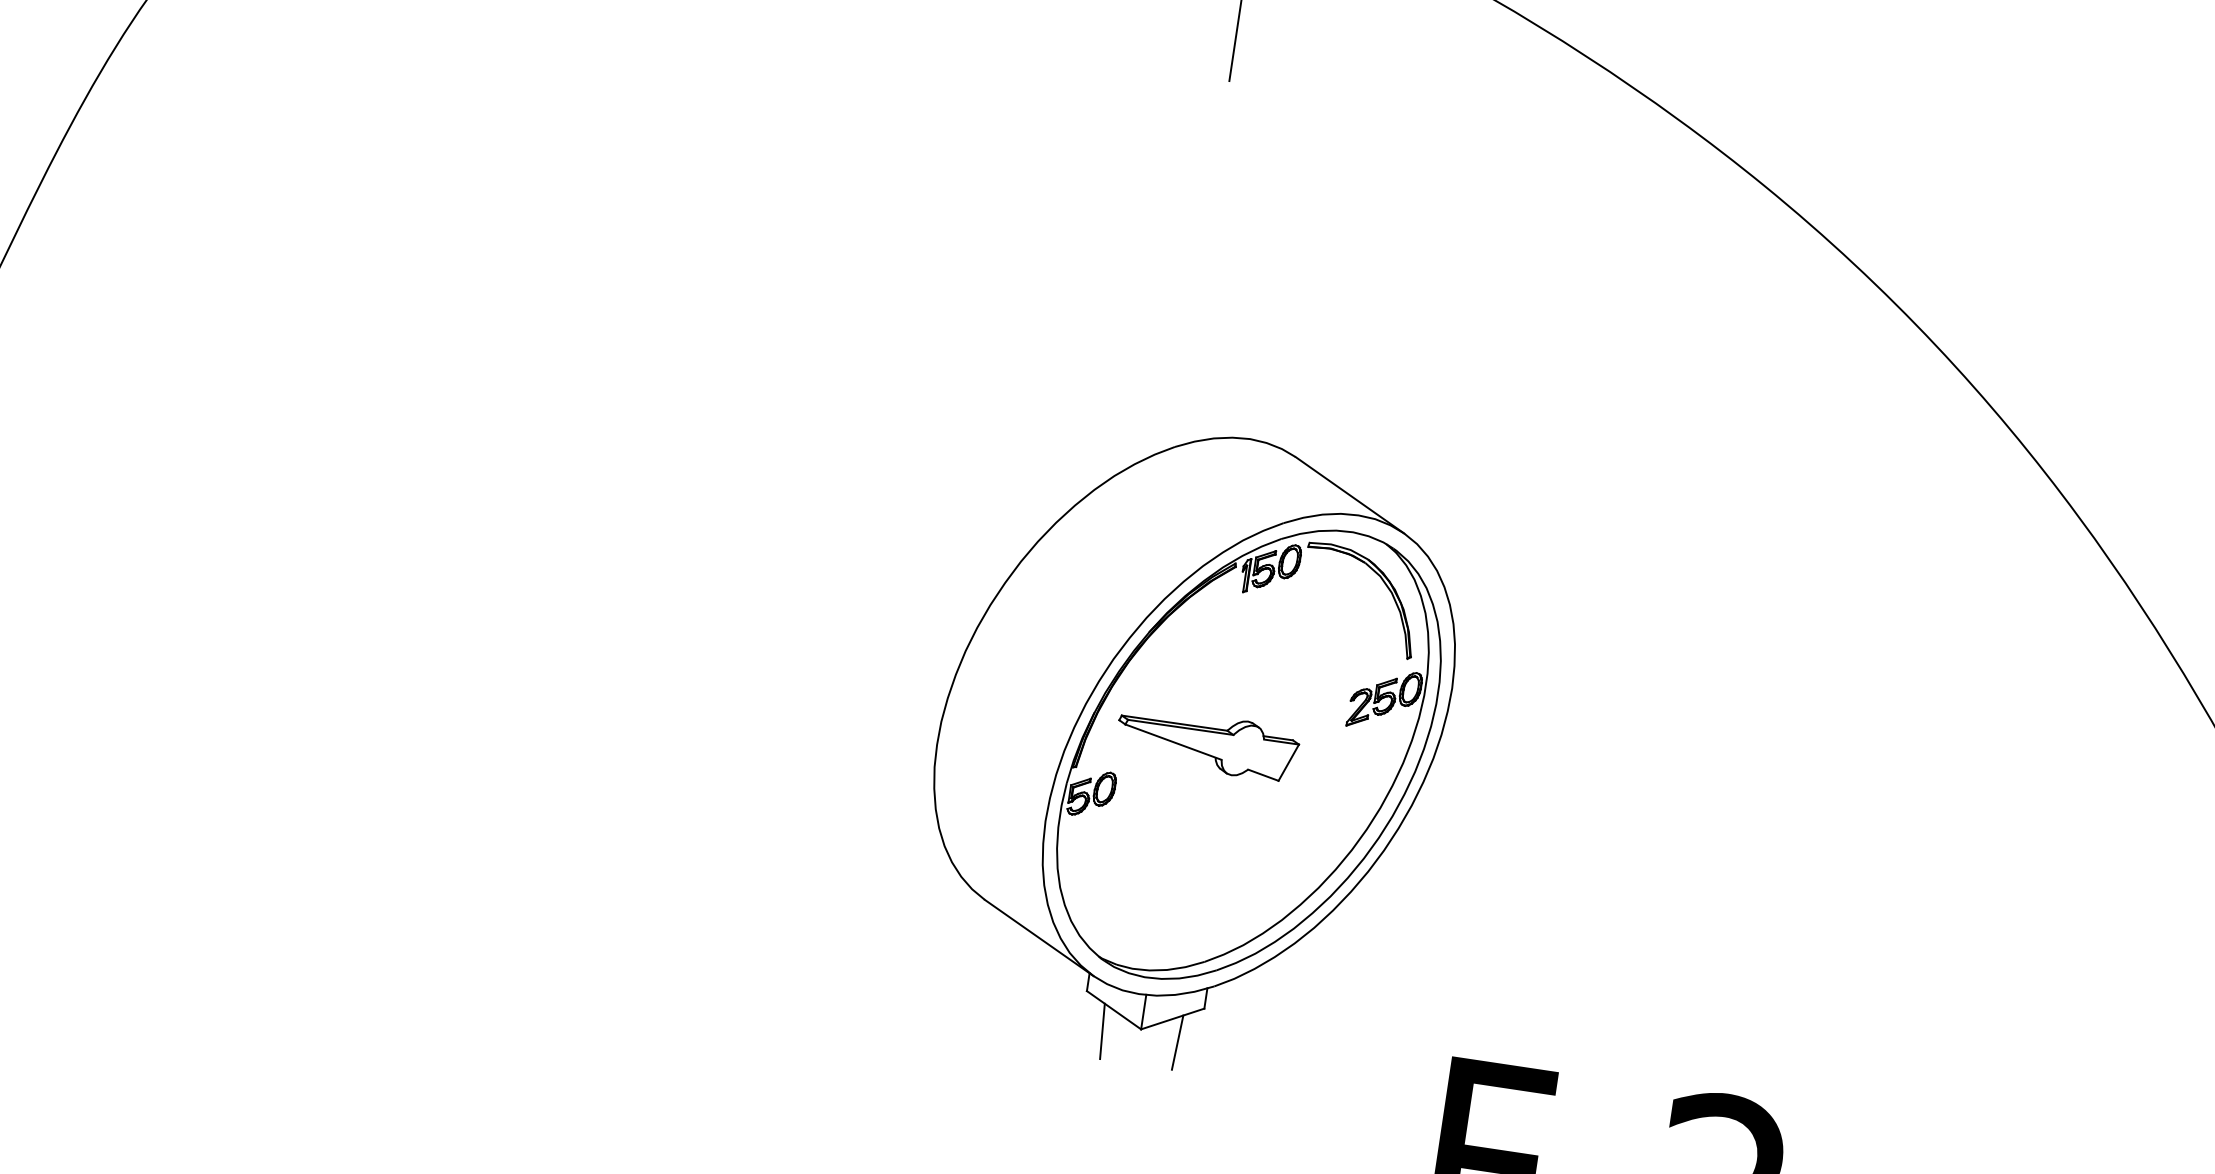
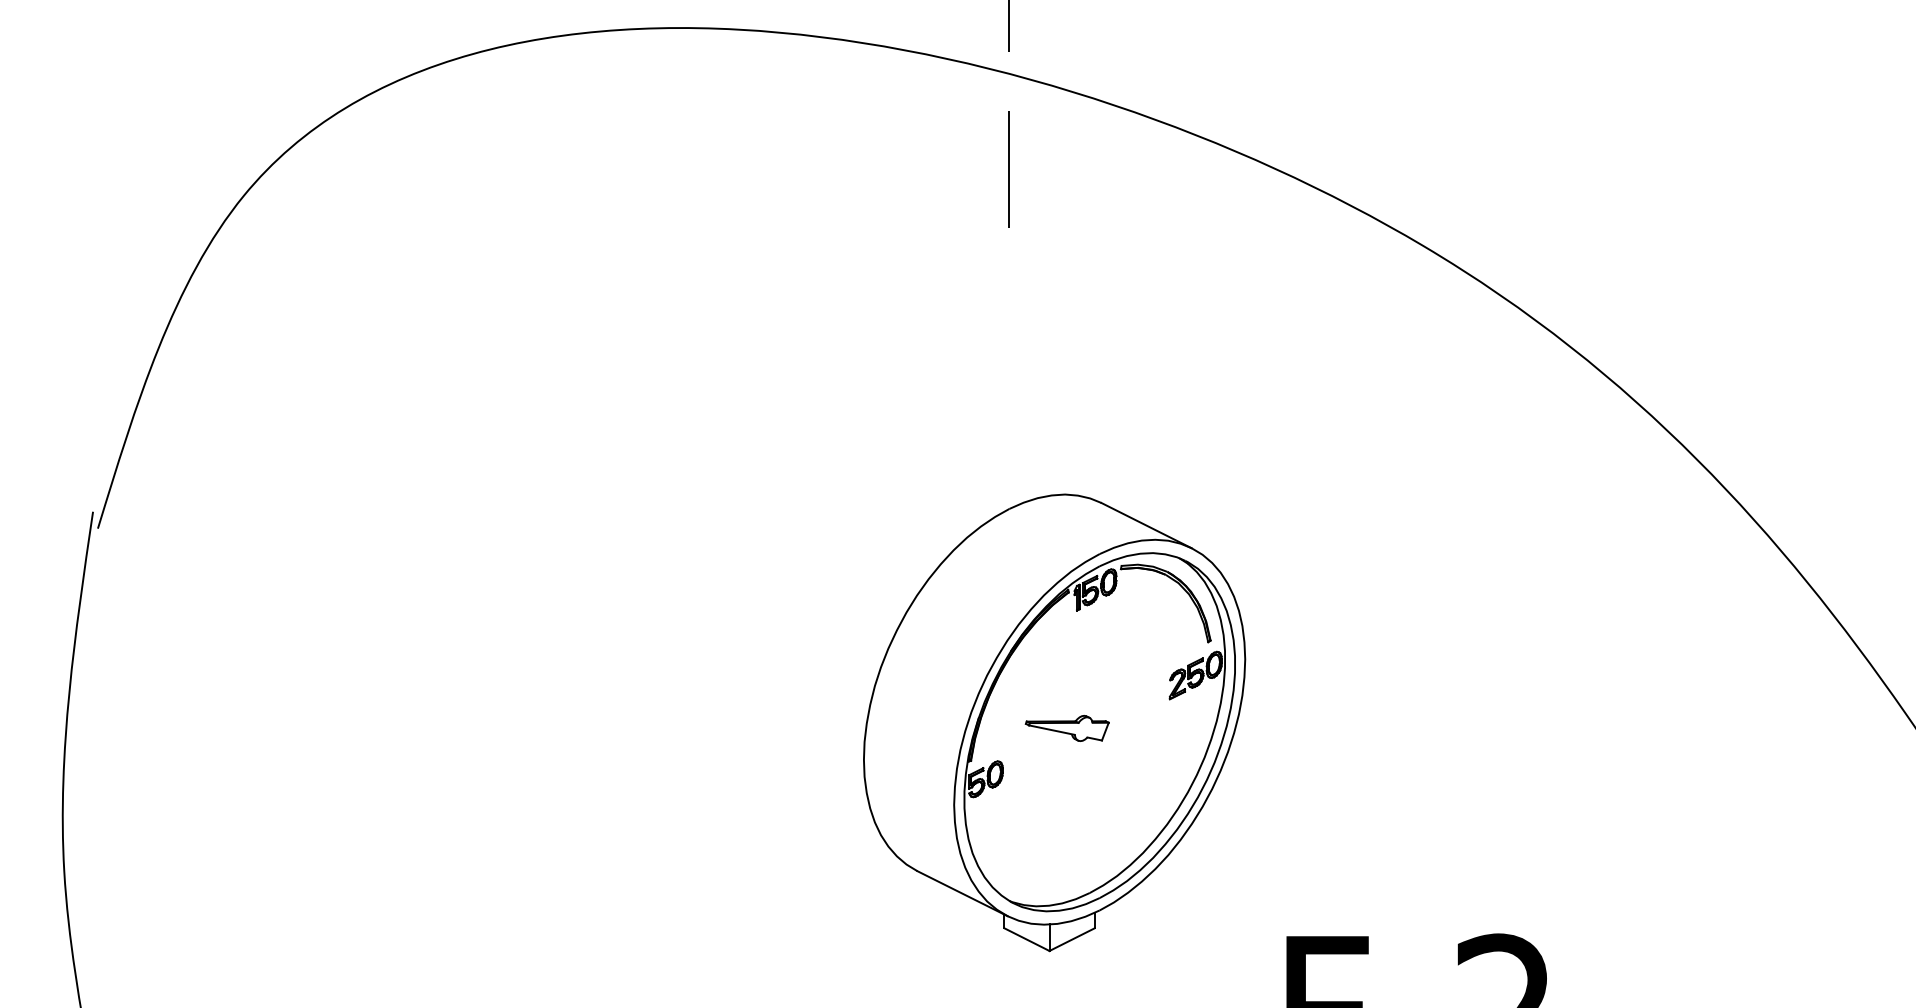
part: (1207, 743) -> (1067, 728), size x0.6
line: (1102, 1030) -> (1020, 956), removed
line: (1177, 1042) -> (1078, 956), removed

